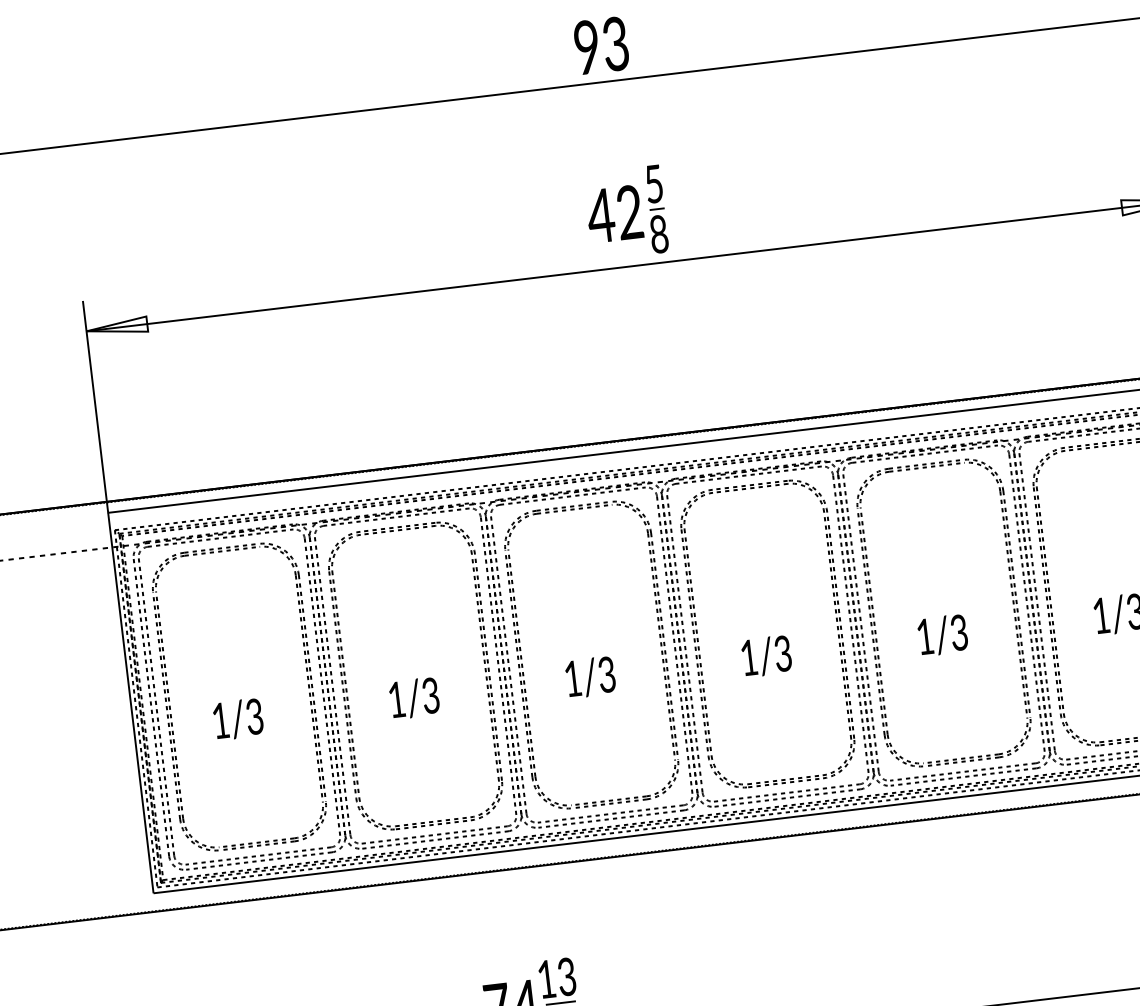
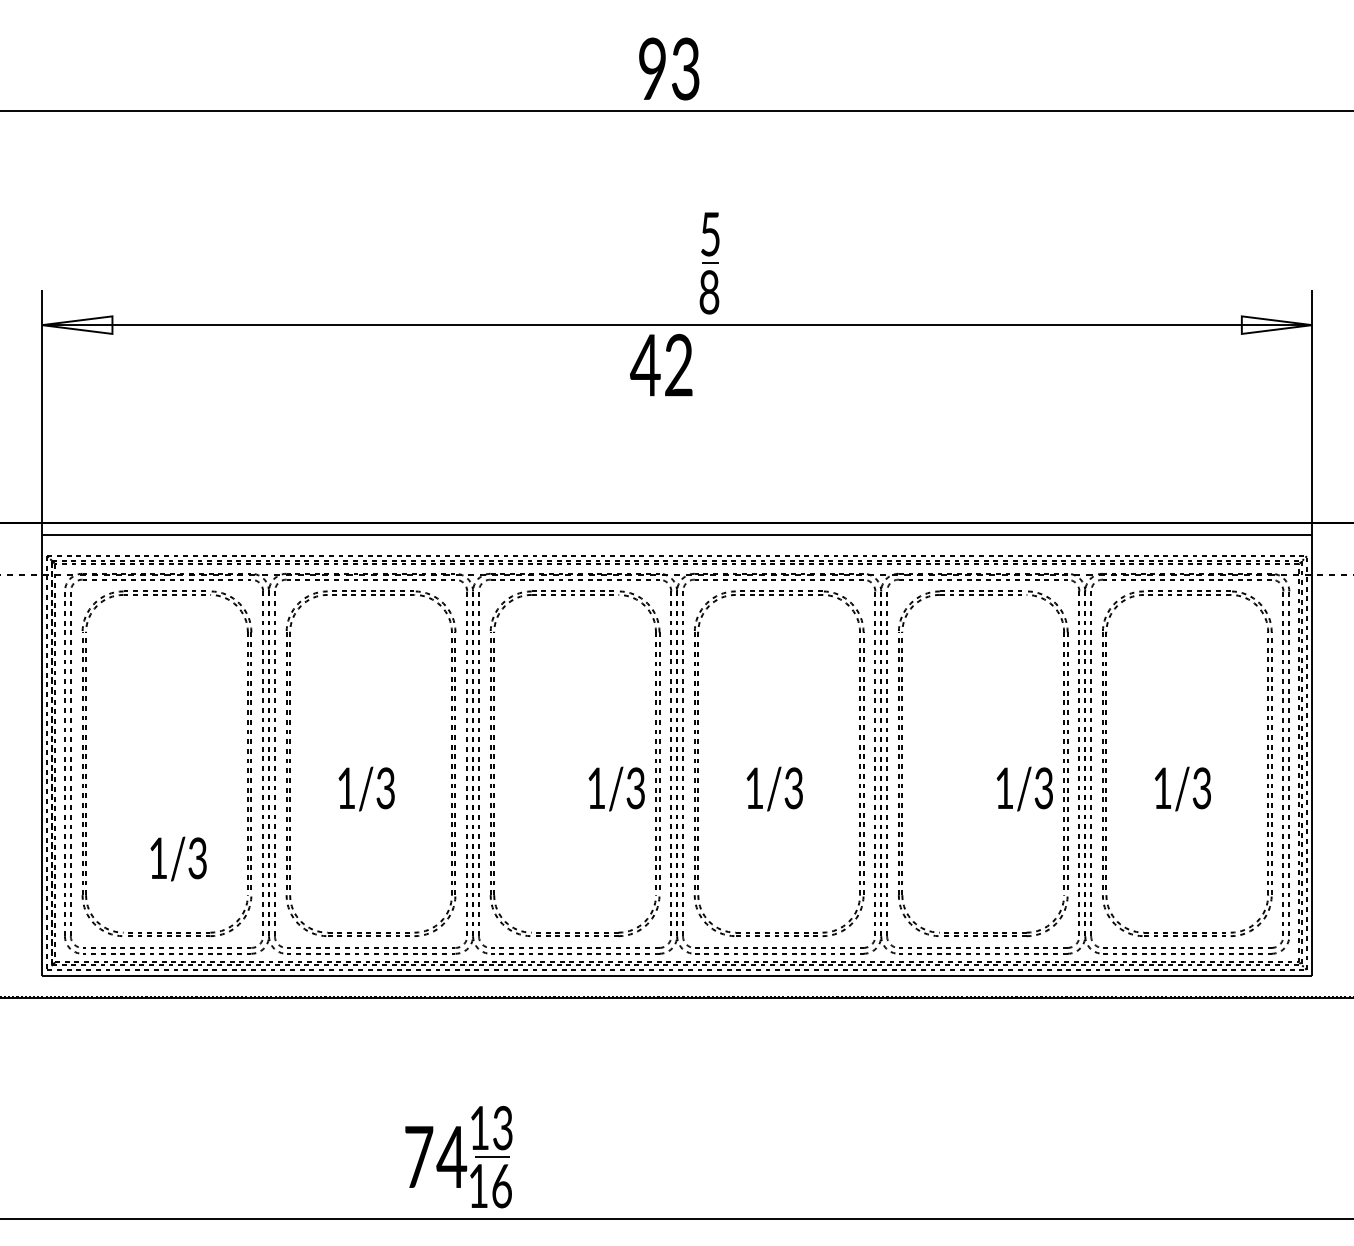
text: (613, 214) -> (660, 365), moved
text: (942, 634) -> (1024, 788), moved
text: (590, 676) -> (616, 788), moved
text: (238, 718) -> (178, 858), moved

